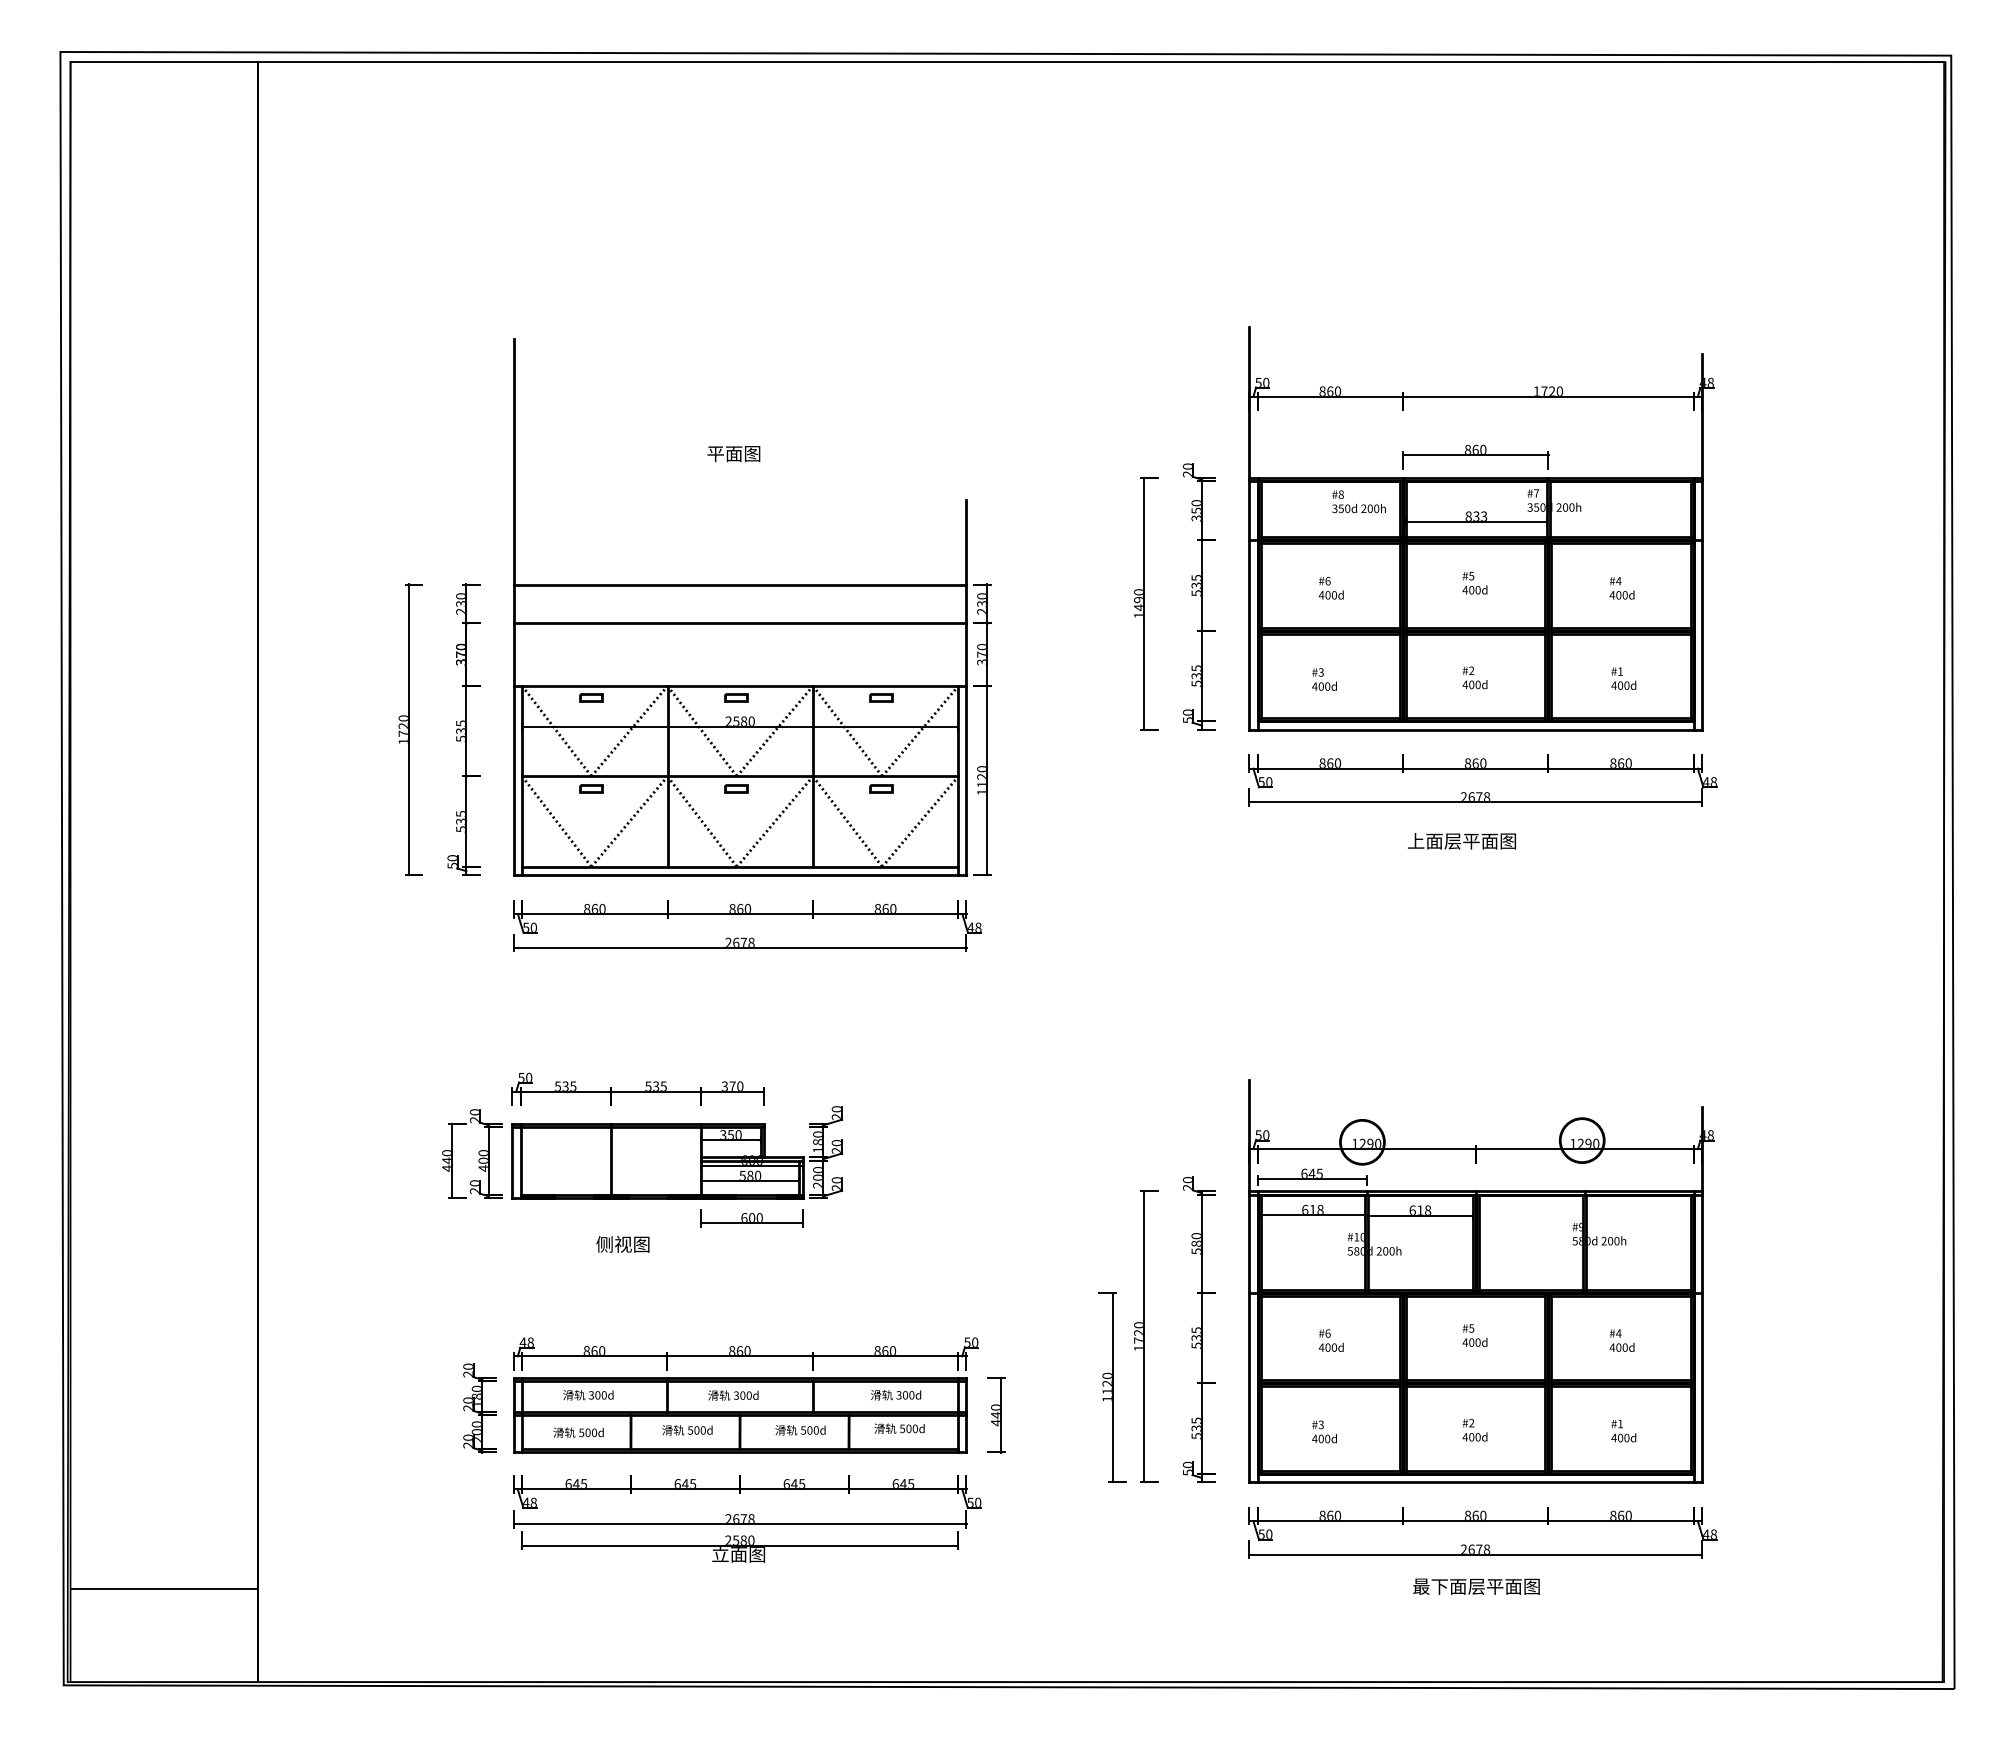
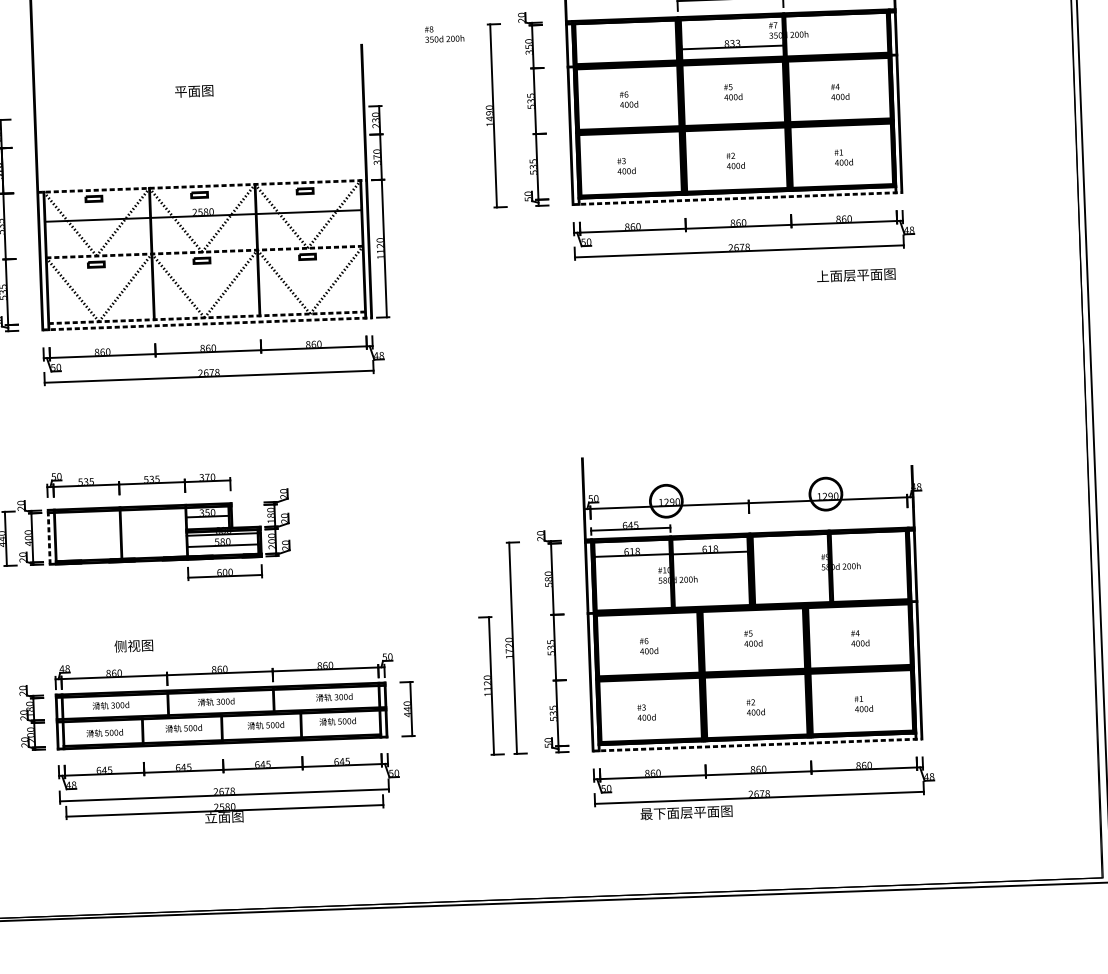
text: (733, 454) -> (193, 91), moved
text: (1358, 501) -> (444, 33), moved
line: (739, 584) -> (199, 112), removed
line: (739, 623) -> (200, 141), removed
line: (740, 686) -> (202, 186), solid -> dashed
line: (1476, 729) -> (738, 198), solid -> dashed
line: (740, 776) -> (204, 252), solid -> dashed
text: (1461, 841) -> (855, 275), moved
line: (740, 866) -> (207, 317), solid -> dashed
line: (740, 875) -> (207, 324), solid -> dashed
line: (512, 1160) -> (49, 537), solid -> dashed
text: (622, 1244) -> (133, 646), moved
line: (1476, 1482) -> (758, 745), solid -> dashed
text: (1476, 1586) -> (686, 812), moved

